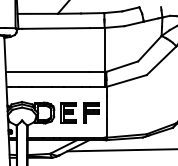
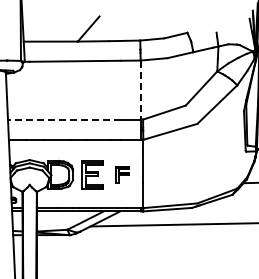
line: (104, 50) -> (140, 90), solid -> dashed
line: (47, 71) -> (63, 119), solid -> dashed
part: (91, 112) -> (122, 174), size x0.6

